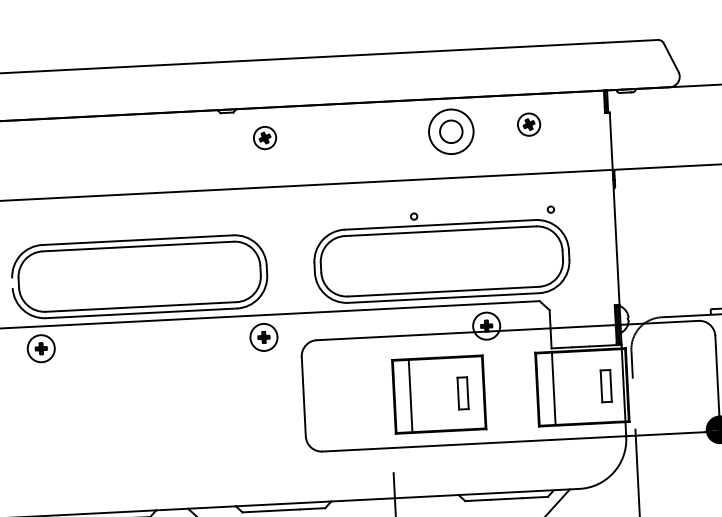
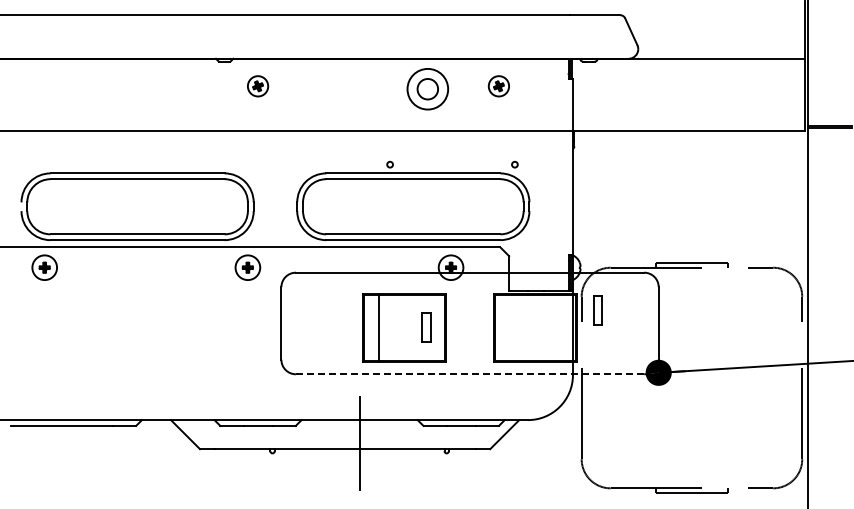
part: (605, 385) -> (597, 310), moved
line: (554, 388) -> (509, 327), removed
line: (513, 442) -> (470, 374), solid -> dashed

